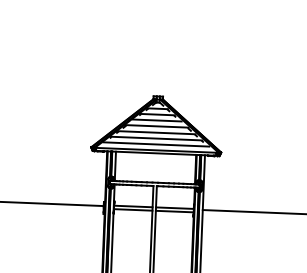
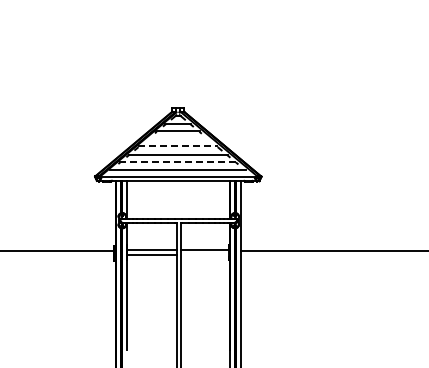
line: (156, 120) -> (177, 138), removed
line: (157, 126) -> (178, 146), solid -> dashed
line: (156, 138) -> (178, 162), solid -> dashed
line: (174, 211) -> (204, 254), removed

